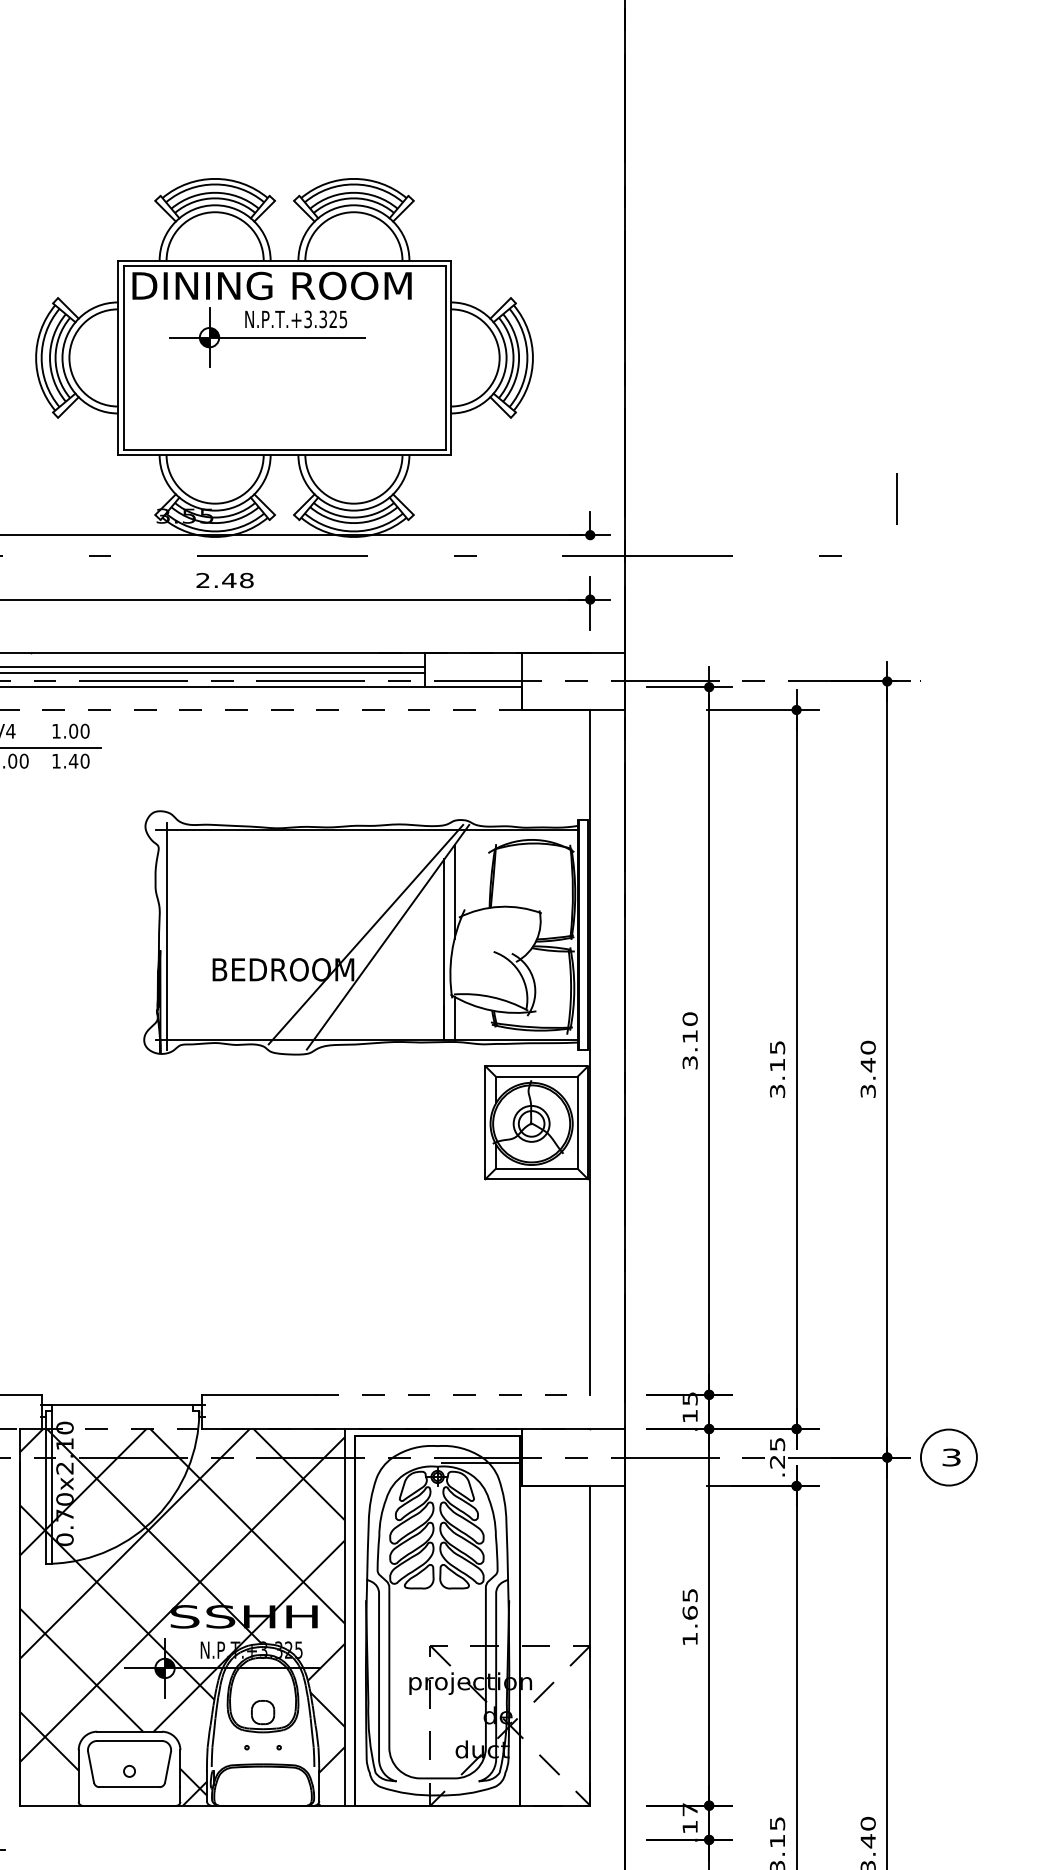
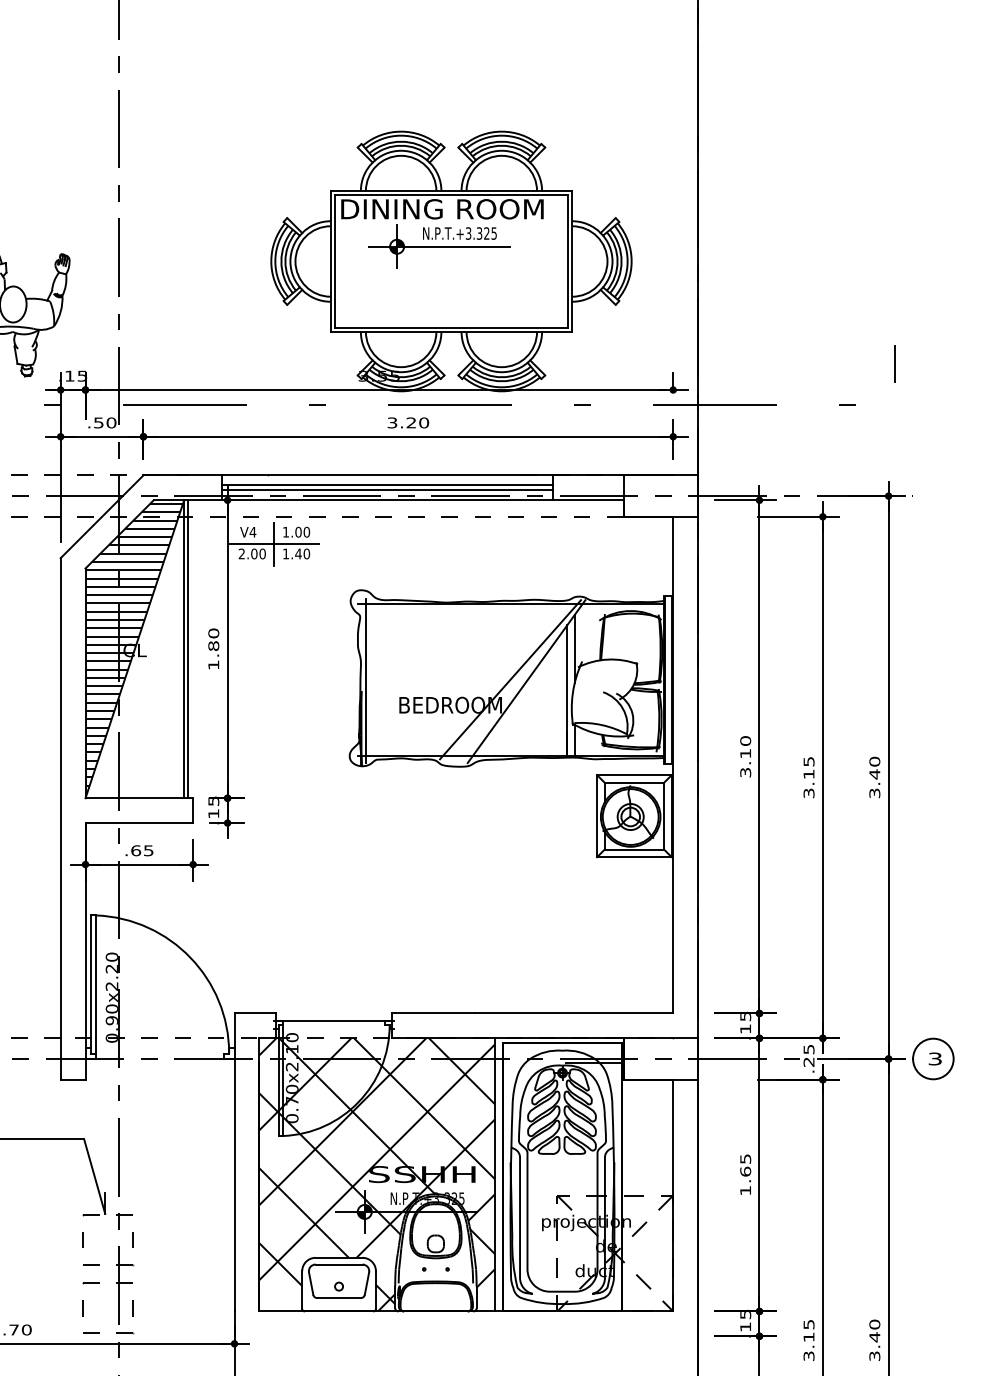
text: (225, 579) -> (408, 422), 2.48 -> 3.20
line: (40, 748) -> (274, 544), added
line: (454, 1394) -> (574, 1013), dashed -> solid
text: (689, 1809) -> (745, 1314), .17 -> .15

